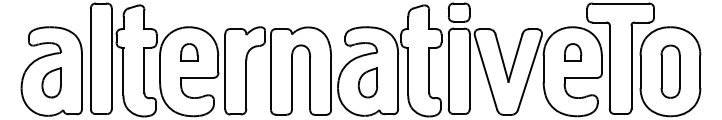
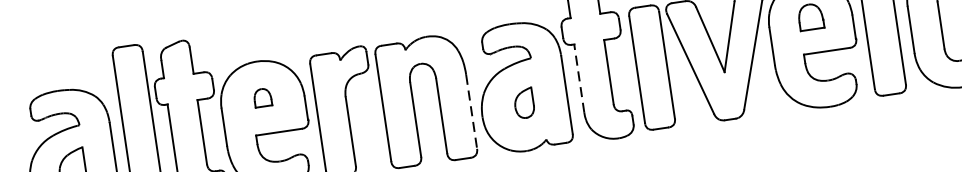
part: (189, 52) -> (262, 97), size x0.7
line: (408, 71) -> (579, 78), solid -> dashed
part: (367, 82) -> (523, 102), size x0.7
line: (331, 83) -> (472, 111), solid -> dashed

